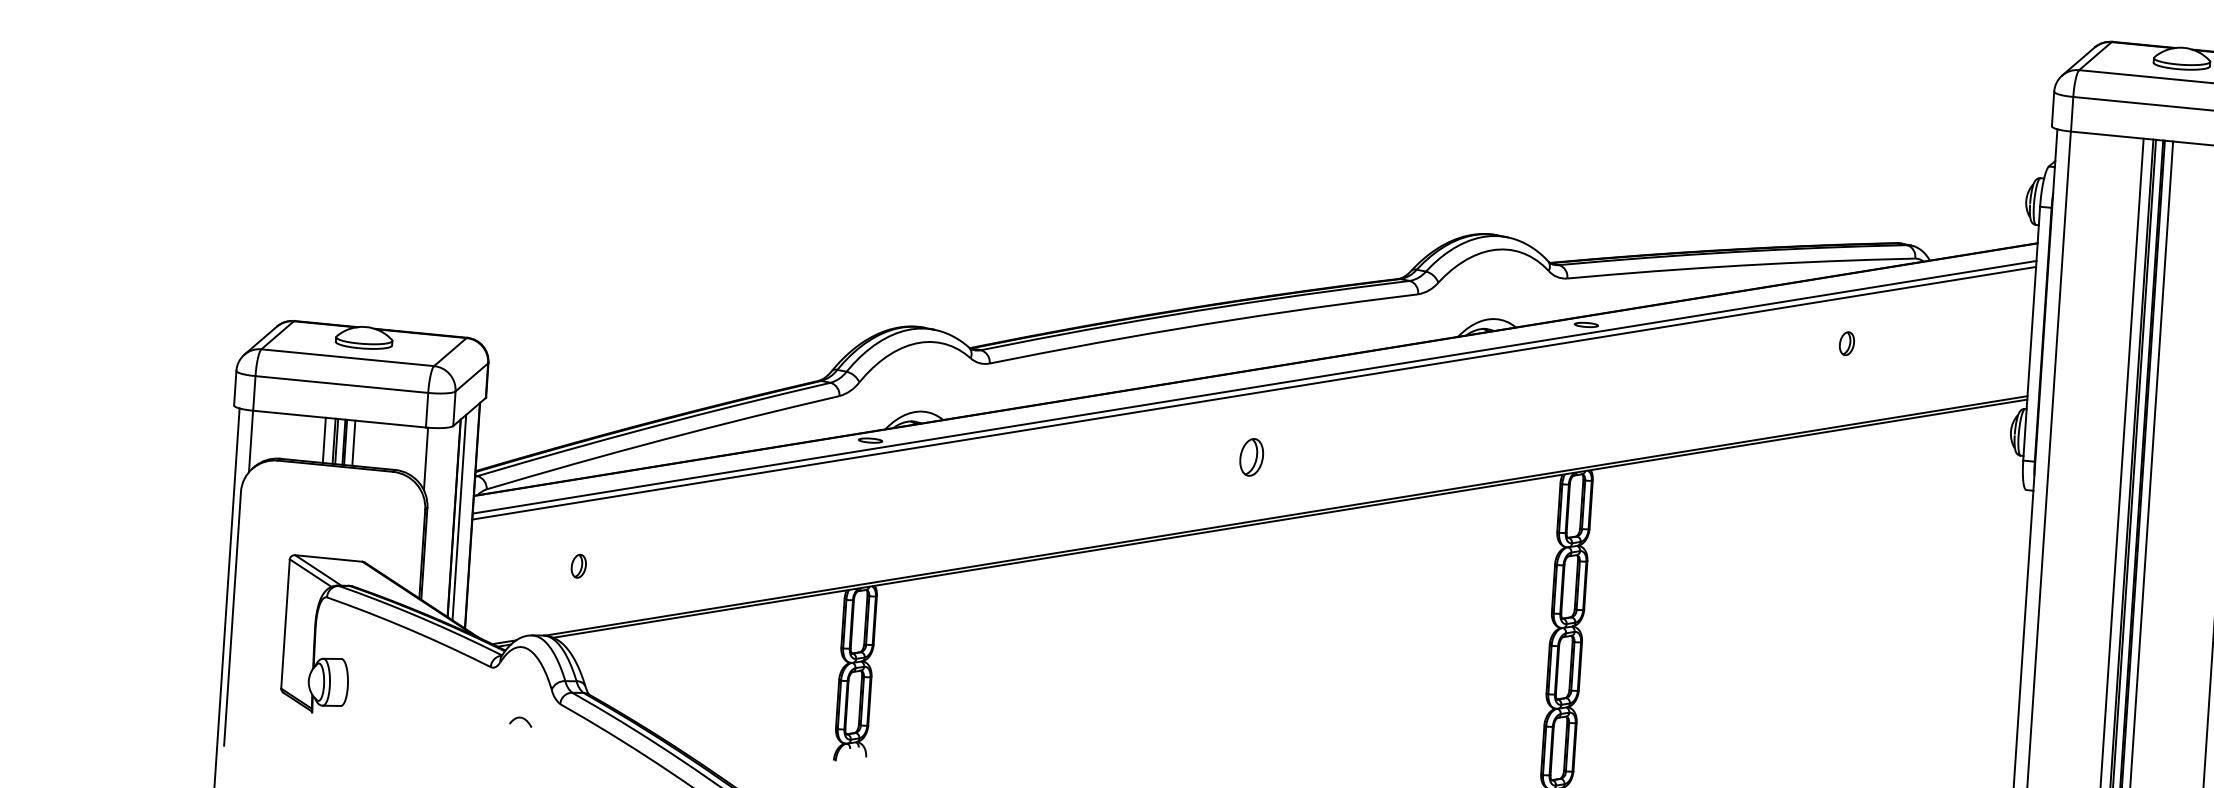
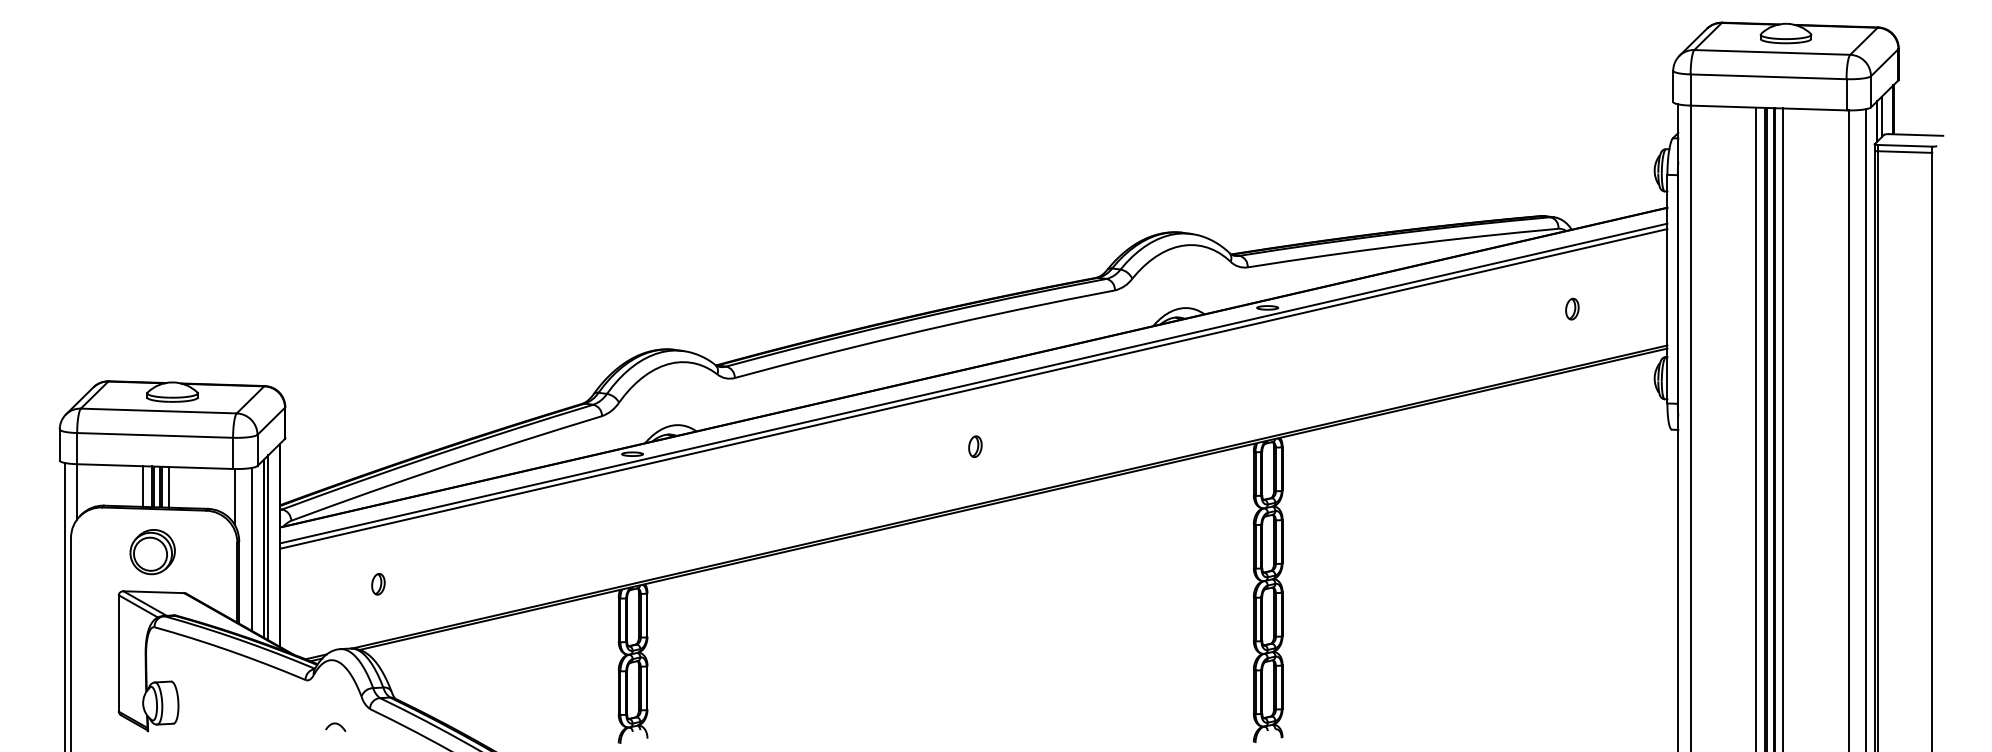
part: (1847, 342) -> (1572, 308), moved
part: (1251, 457) -> (975, 446), size x0.62
part: (330, 514) -> (152, 552), added
line: (441, 518) -> (252, 549), added

